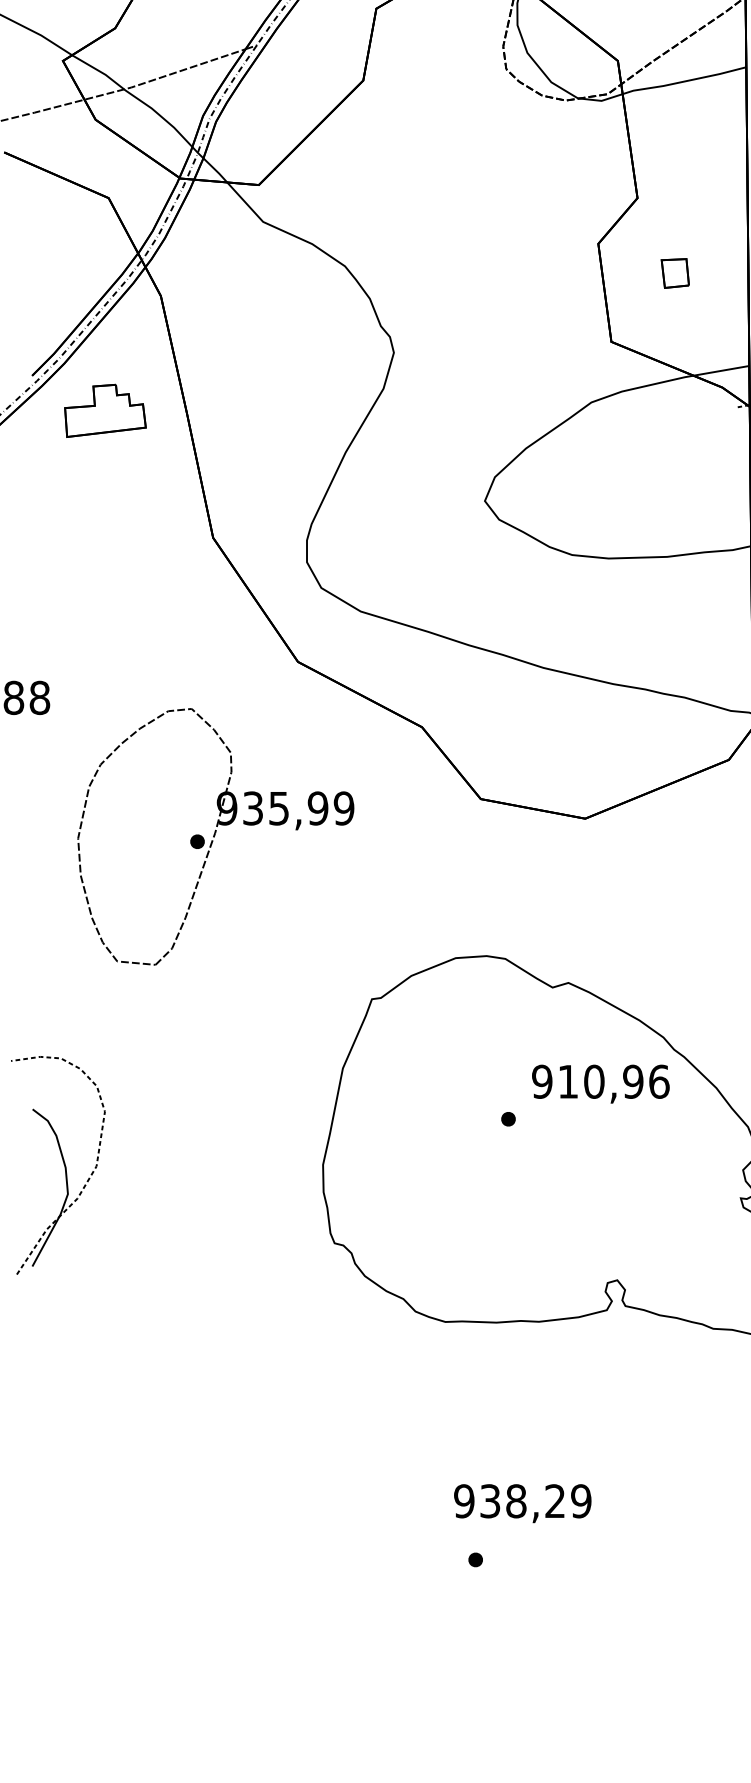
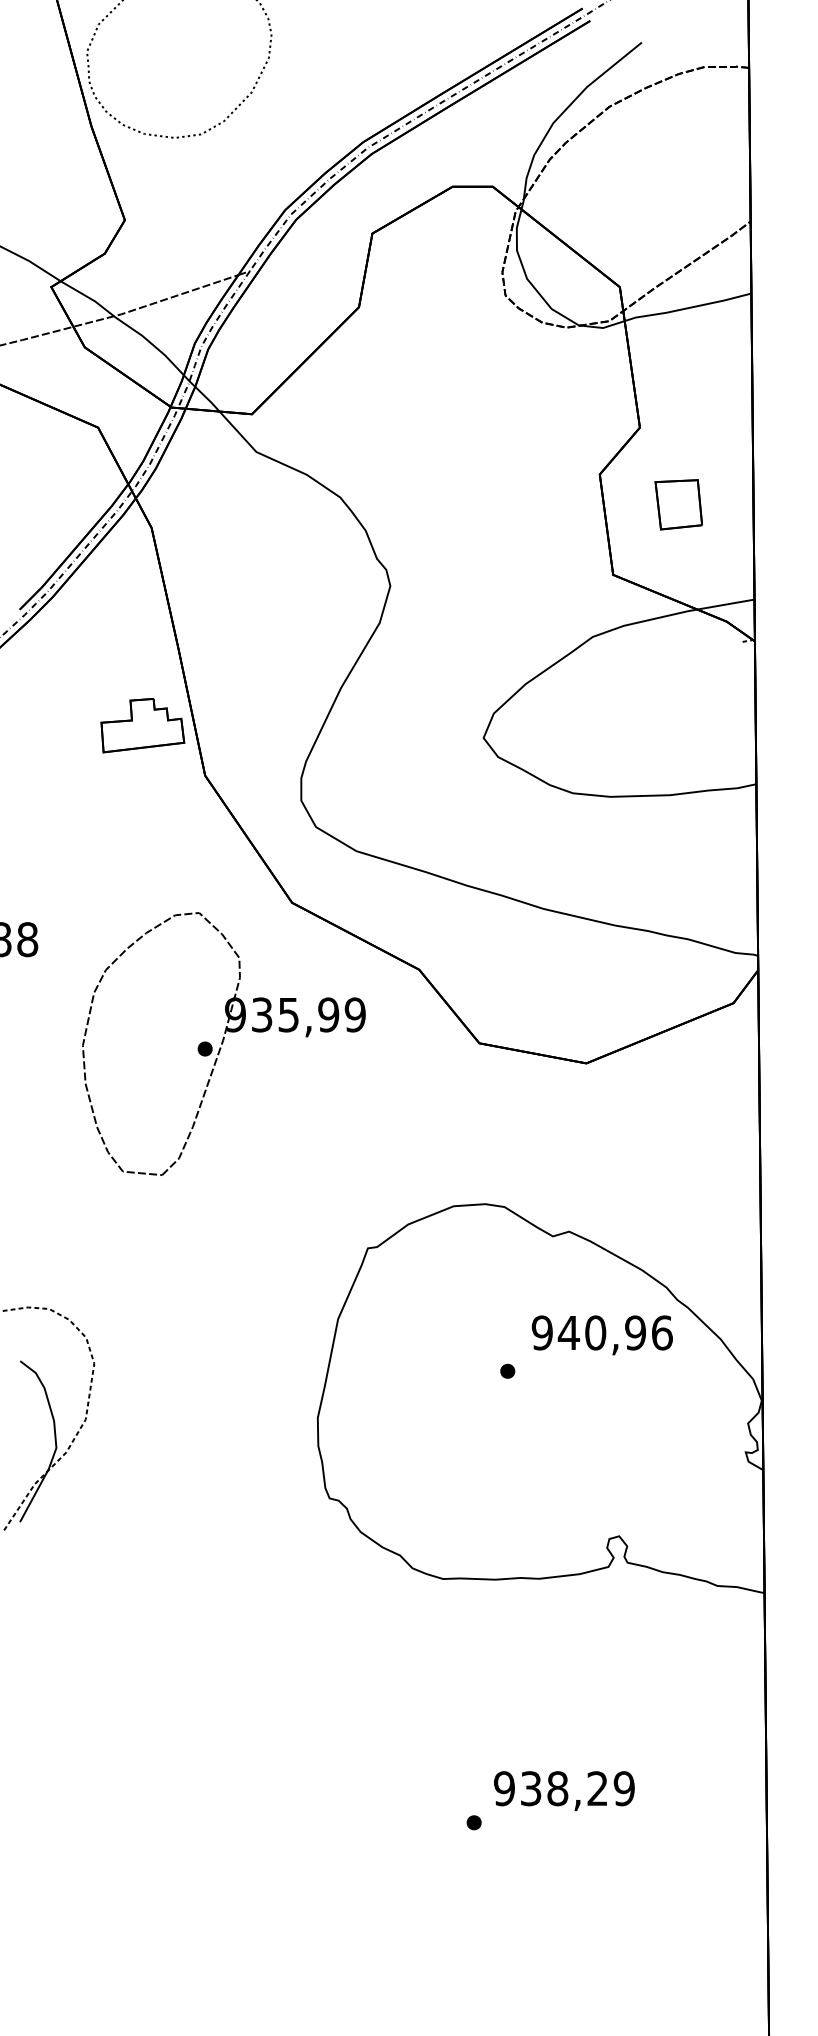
part: (675, 273) -> (678, 504), size x1.67
part: (105, 410) -> (142, 725), moved
part: (215, 836) -> (223, 1043), moved
text: (567, 1081) -> (568, 1332), 910,96 -> 940,96
text: (522, 1503) -> (564, 1790), moved

